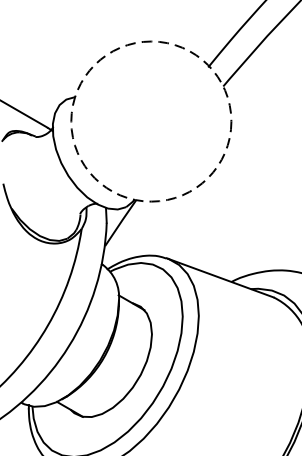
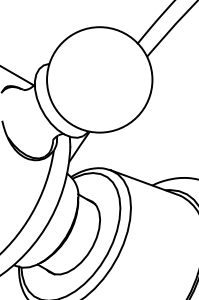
circle: (151, 120) -> (99, 79), dashed -> solid

